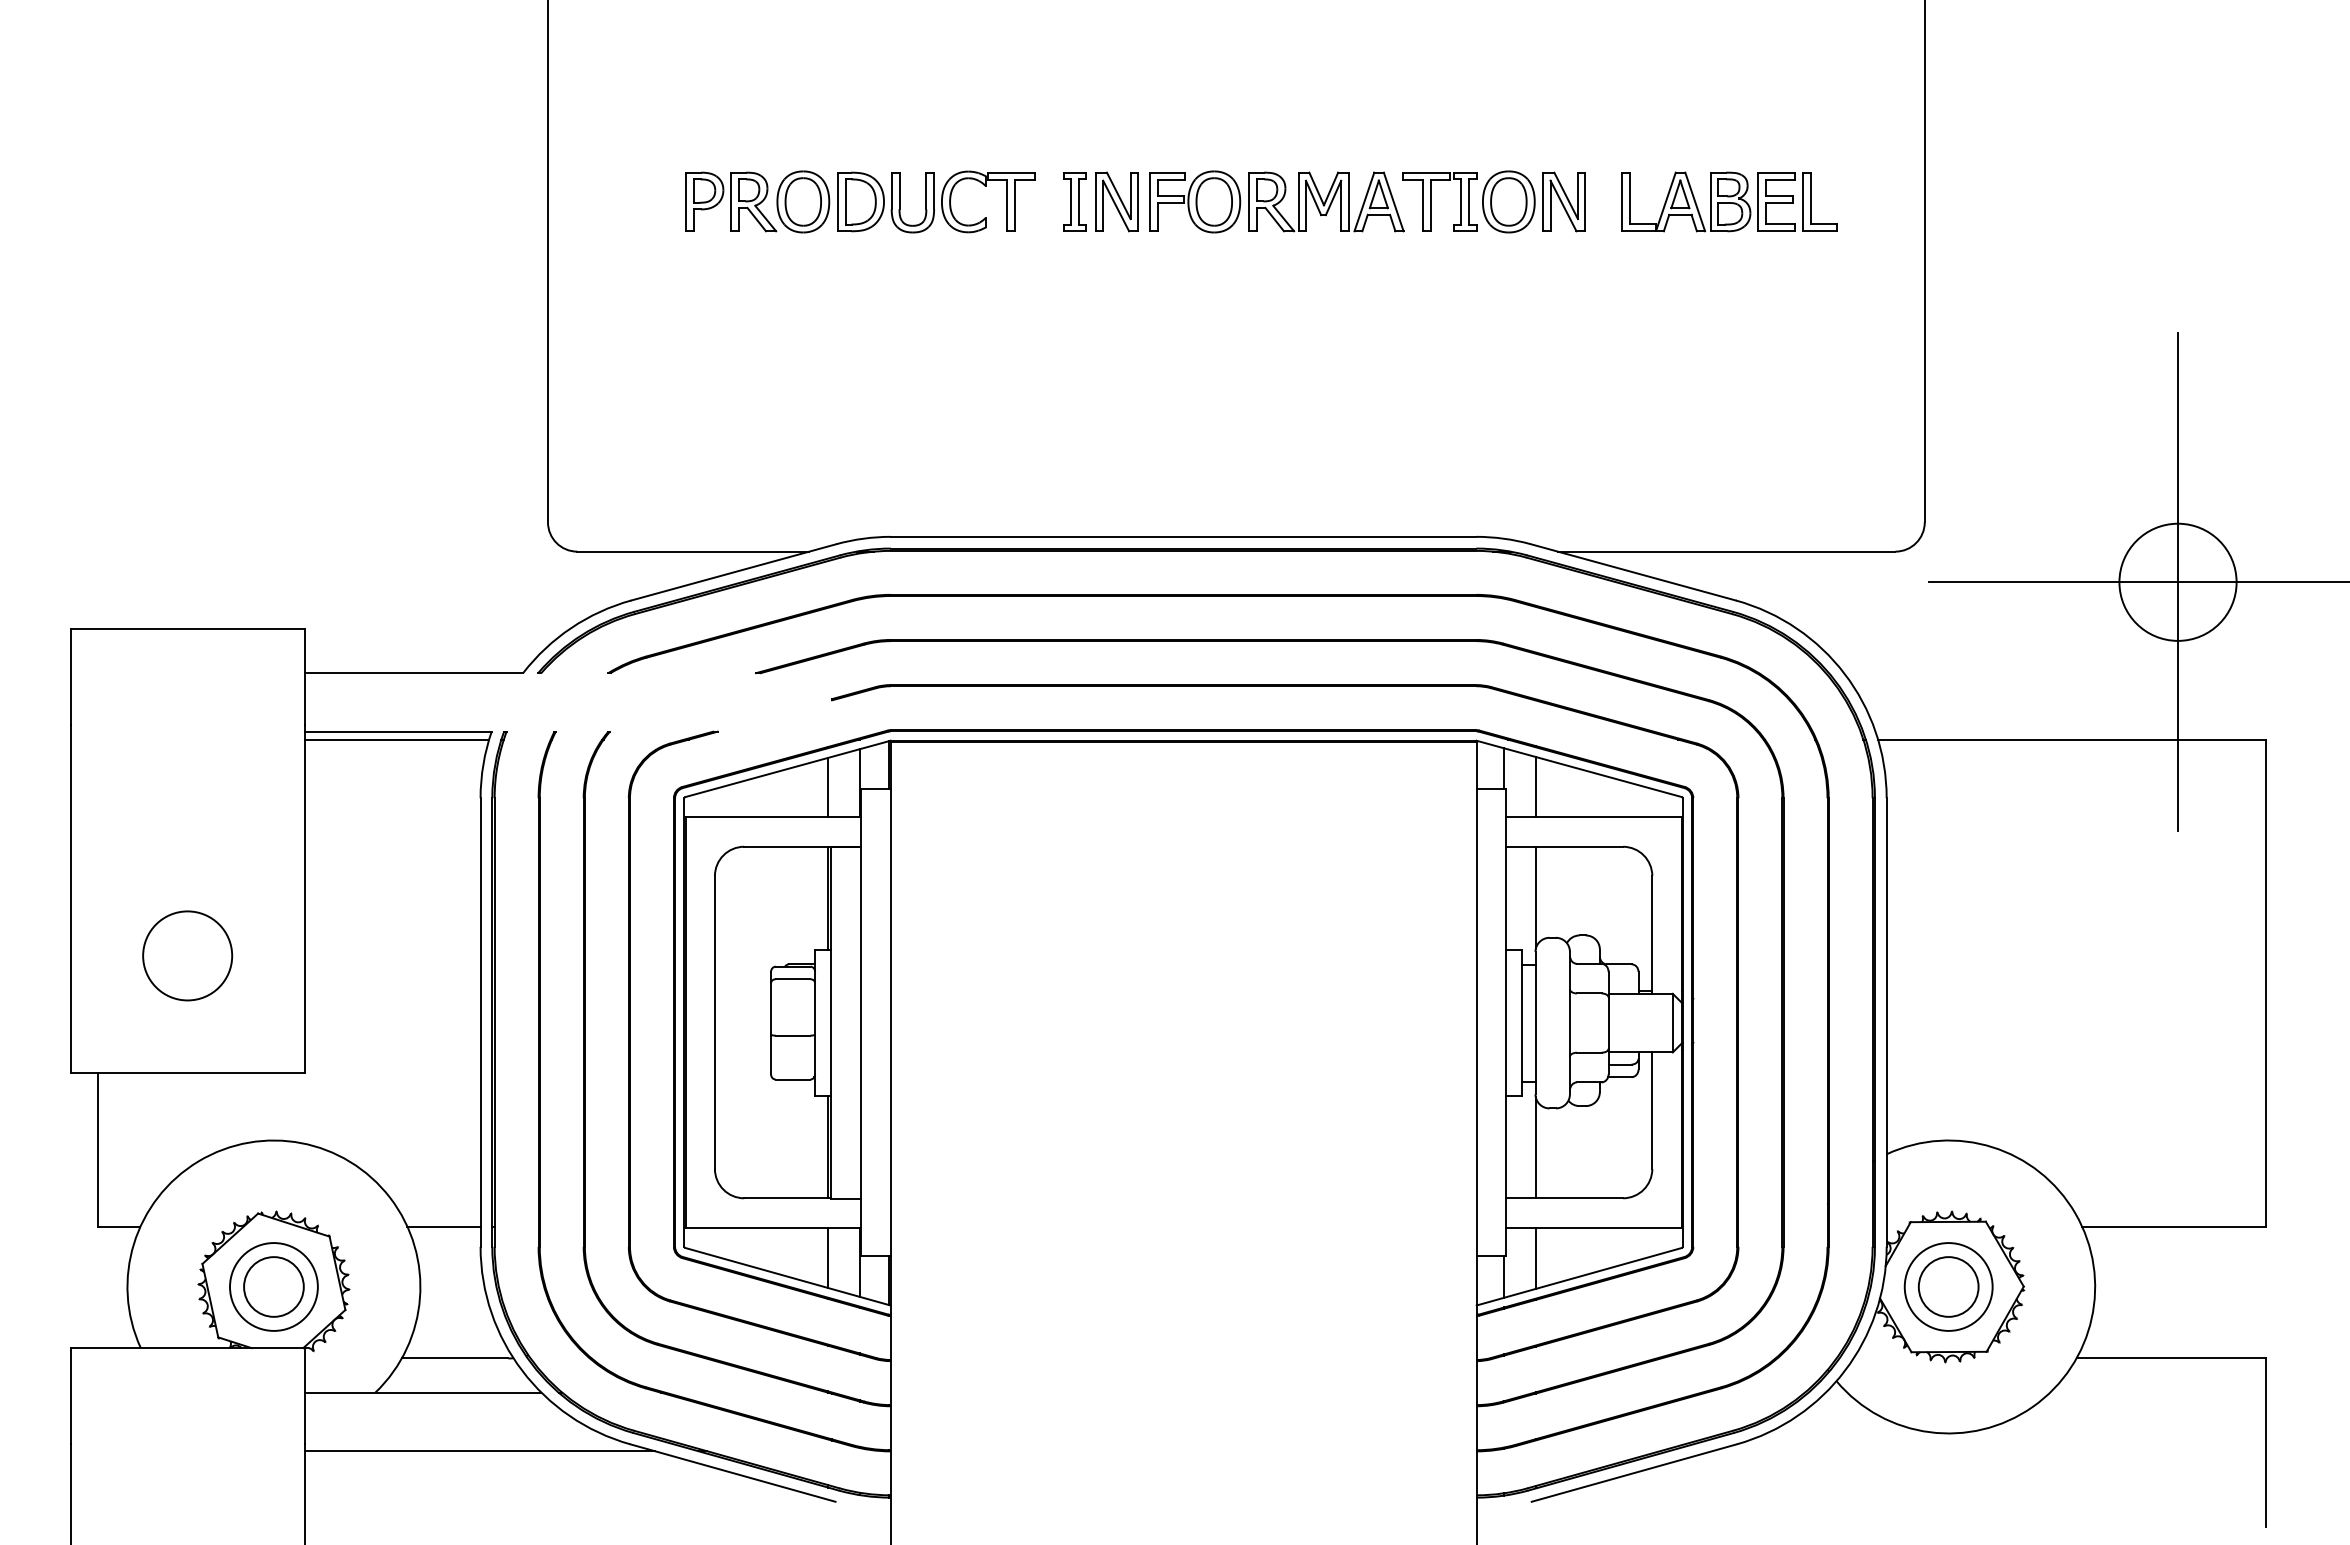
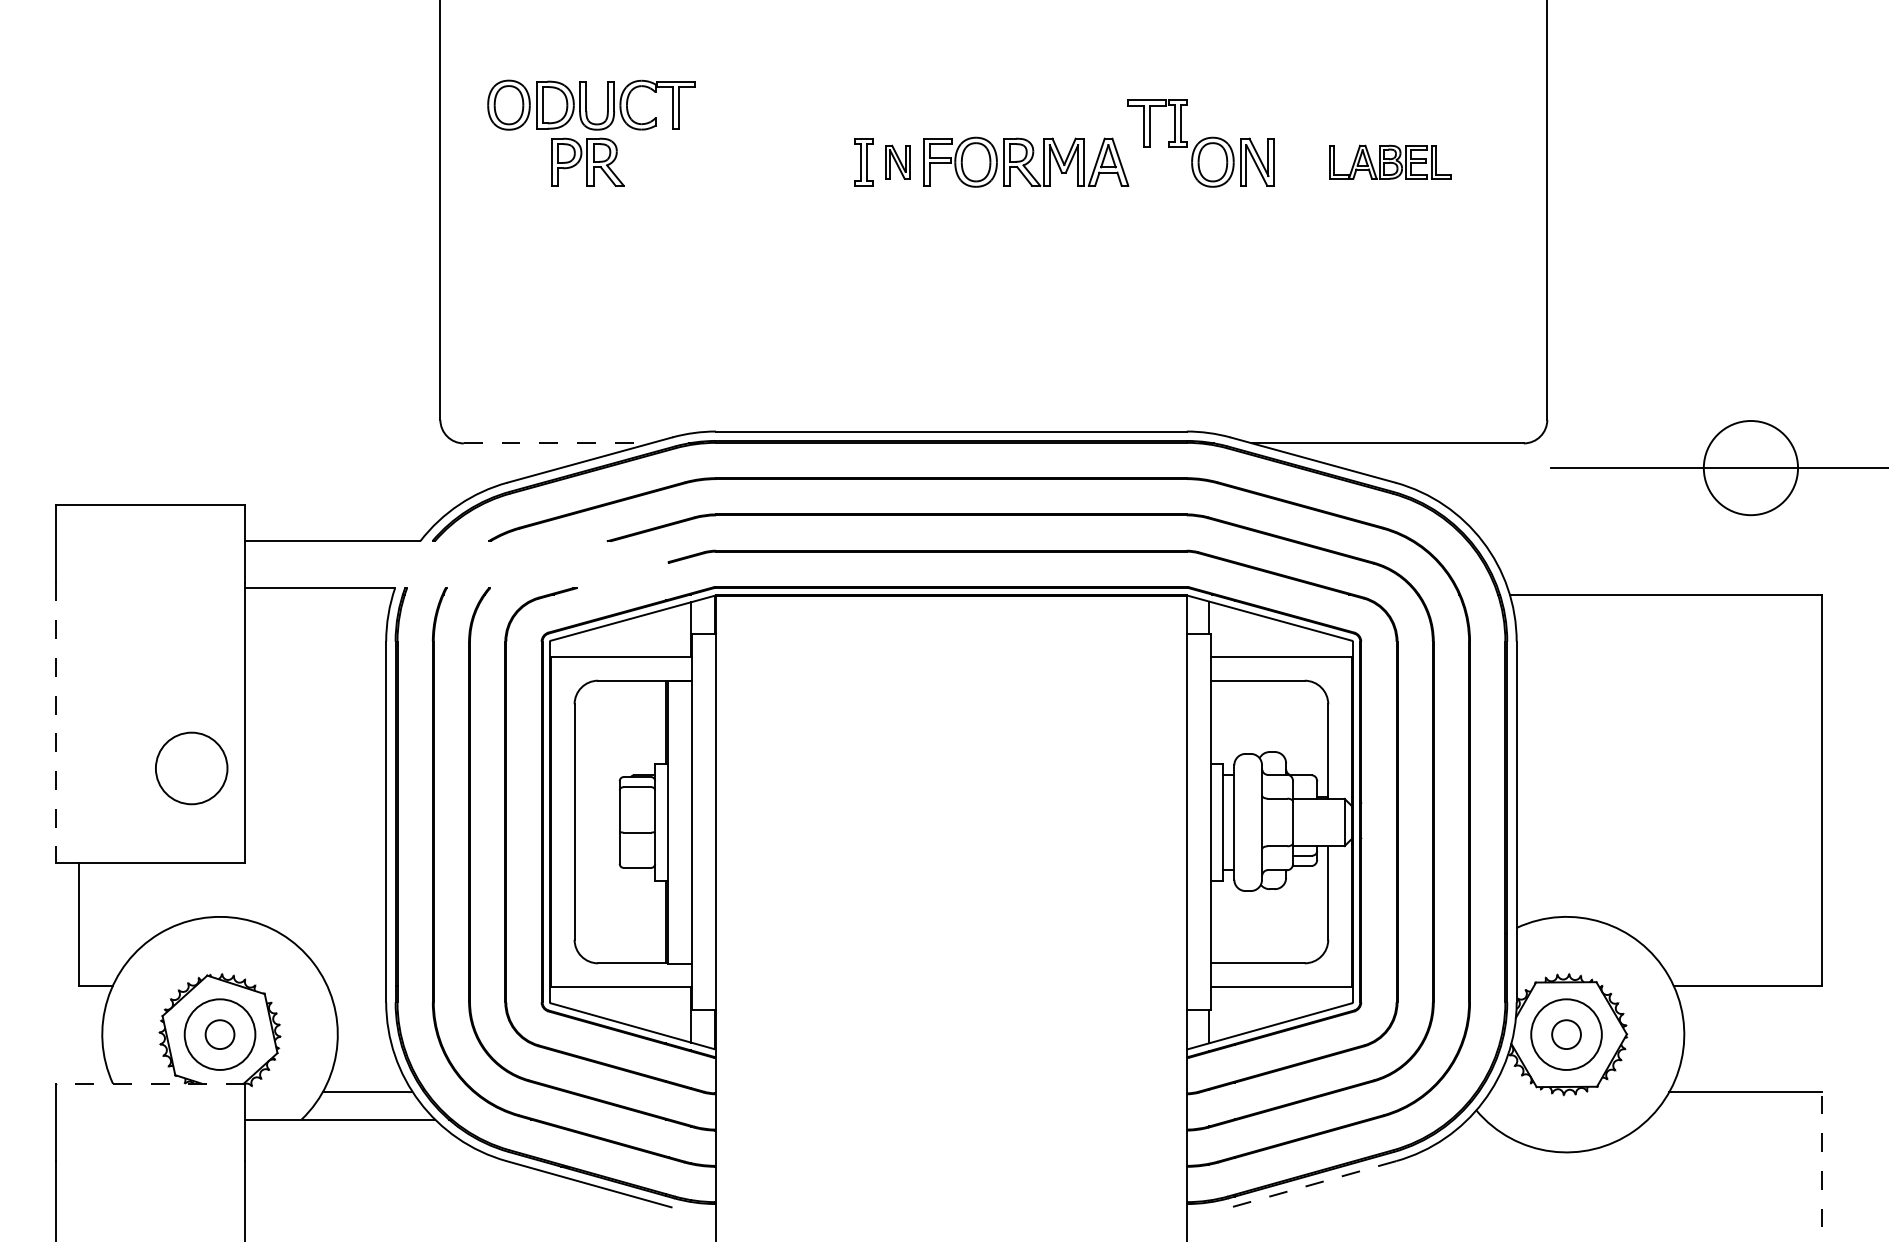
part: (905, 201) -> (591, 104), moved
part: (1116, 201) -> (897, 161), size x0.7
part: (1431, 201) -> (1150, 123), moved
part: (1729, 201) -> (1390, 161), size x0.7
line: (693, 551) -> (557, 443), solid -> dashed
line: (2178, 582) -> (1751, 468), removed
line: (396, 739) -> (318, 594), removed
line: (828, 787) -> (665, 633), removed
line: (1535, 787) -> (1234, 633), removed
line: (1535, 897) -> (1234, 721), removed
line: (70, 899) -> (56, 723), solid -> dashed
circle: (187, 955) -> (191, 768), moved
line: (1535, 1147) -> (1234, 922), removed
line: (443, 1226) -> (356, 986), removed
line: (828, 1257) -> (665, 1010), removed
line: (1535, 1257) -> (1234, 1010), removed
circle: (273, 1286) -> (219, 1034), size x0.6
circle: (1948, 1286) -> (1566, 1034), size x0.6
line: (187, 1348) -> (150, 1084), solid -> dashed
line: (2265, 1442) -> (1821, 1159), solid -> dashed
line: (479, 1451) -> (385, 1166), removed
line: (1634, 1473) -> (1313, 1184), solid -> dashed

